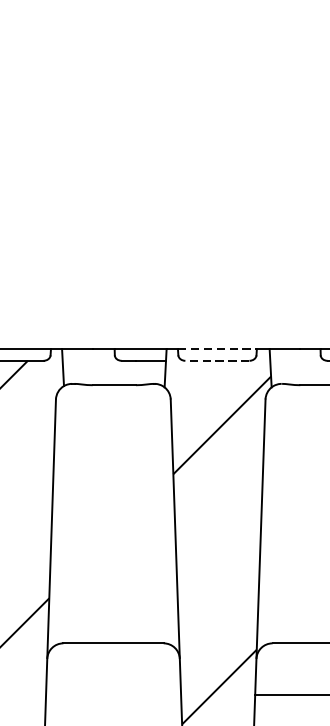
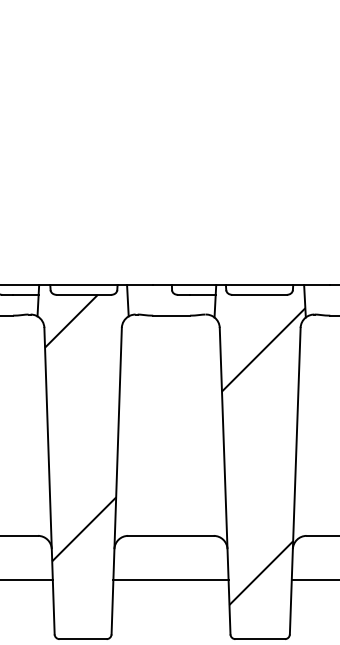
line: (217, 349) -> (259, 285), dashed -> solid
line: (217, 360) -> (259, 294), dashed -> solid
line: (112, 695) -> (170, 580), added

